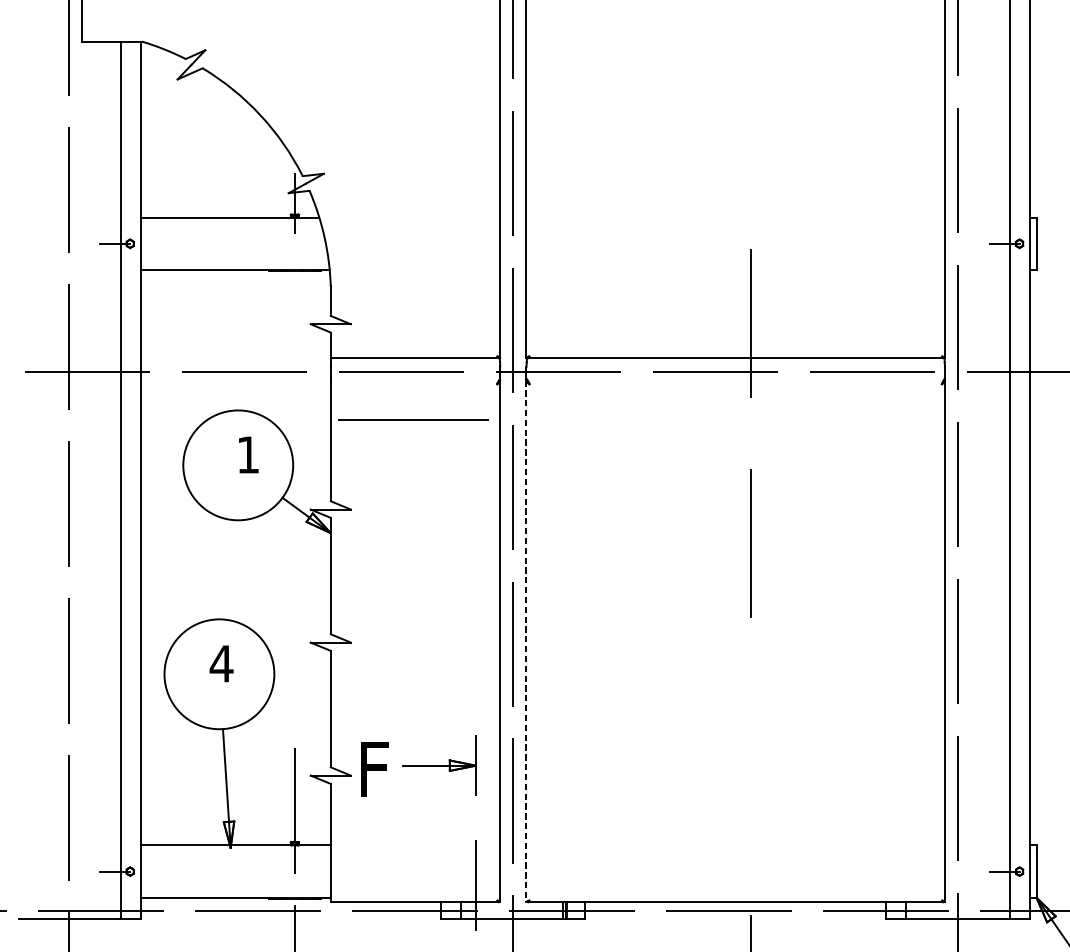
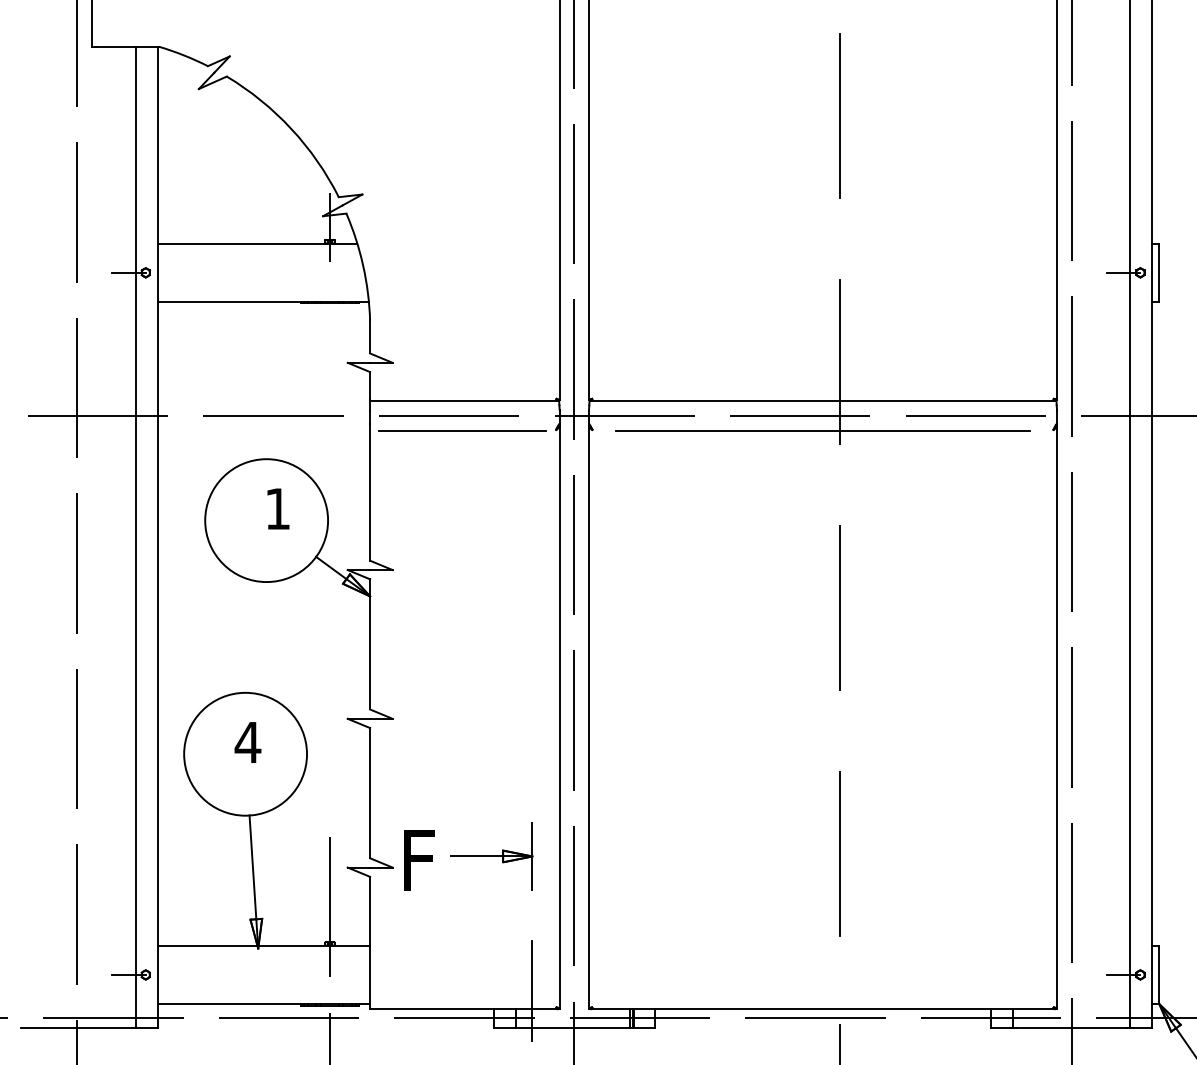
line: (750, 103) -> (839, 115), added
line: (735, 384) -> (822, 430), added
line: (413, 419) -> (462, 430), moved
line: (526, 641) -> (588, 717), dashed -> solid
line: (750, 763) -> (839, 853), added

